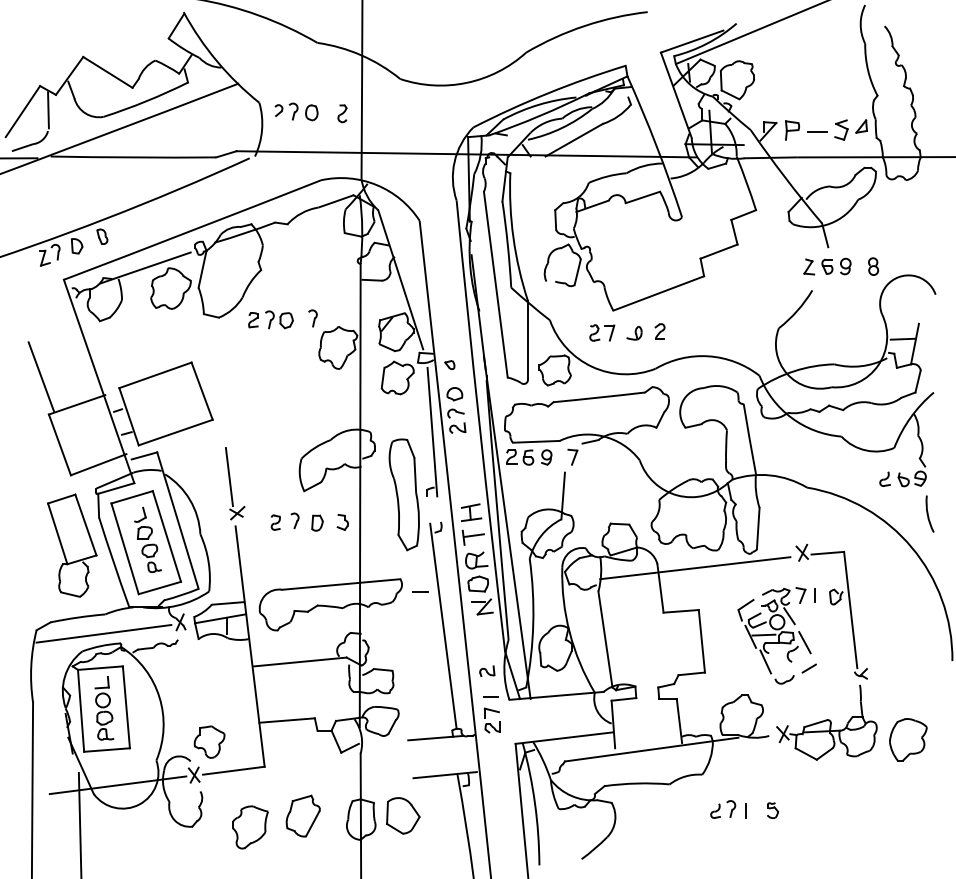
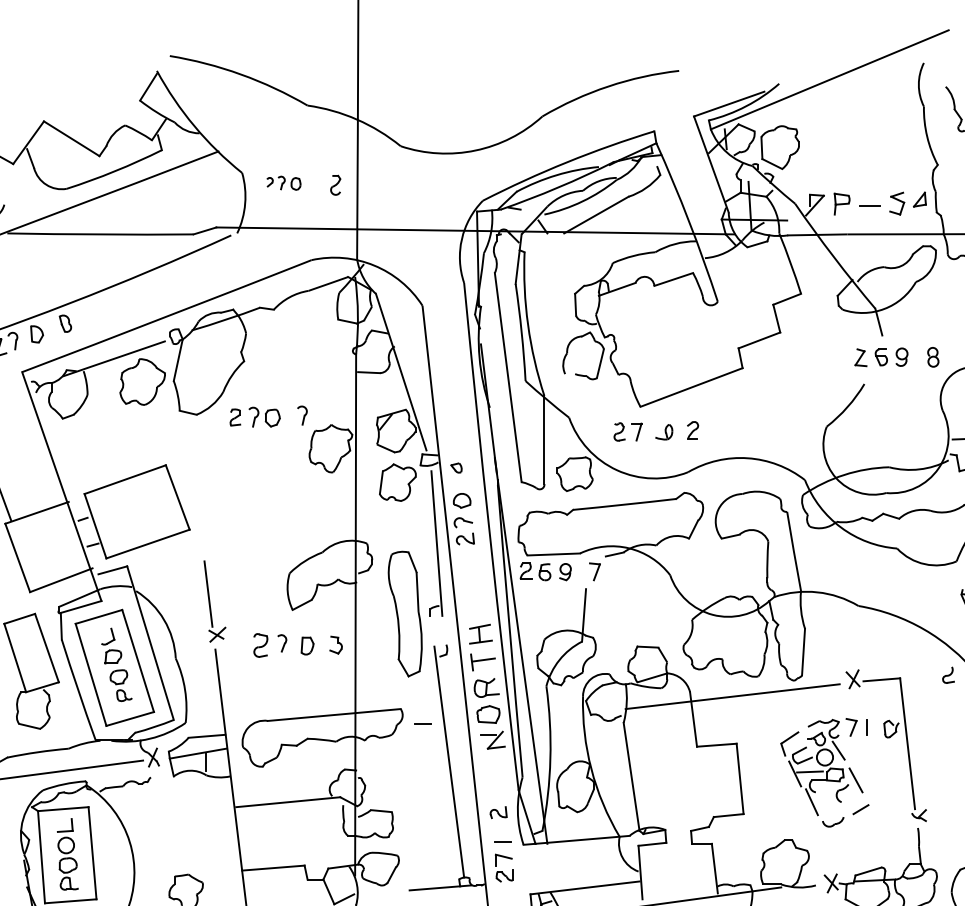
line: (48, 110) -> (4, 181), removed
part: (296, 111) -> (283, 182), size x0.7
part: (884, 478) -> (947, 674), moved
part: (275, 522) -> (260, 645), size x1.4

